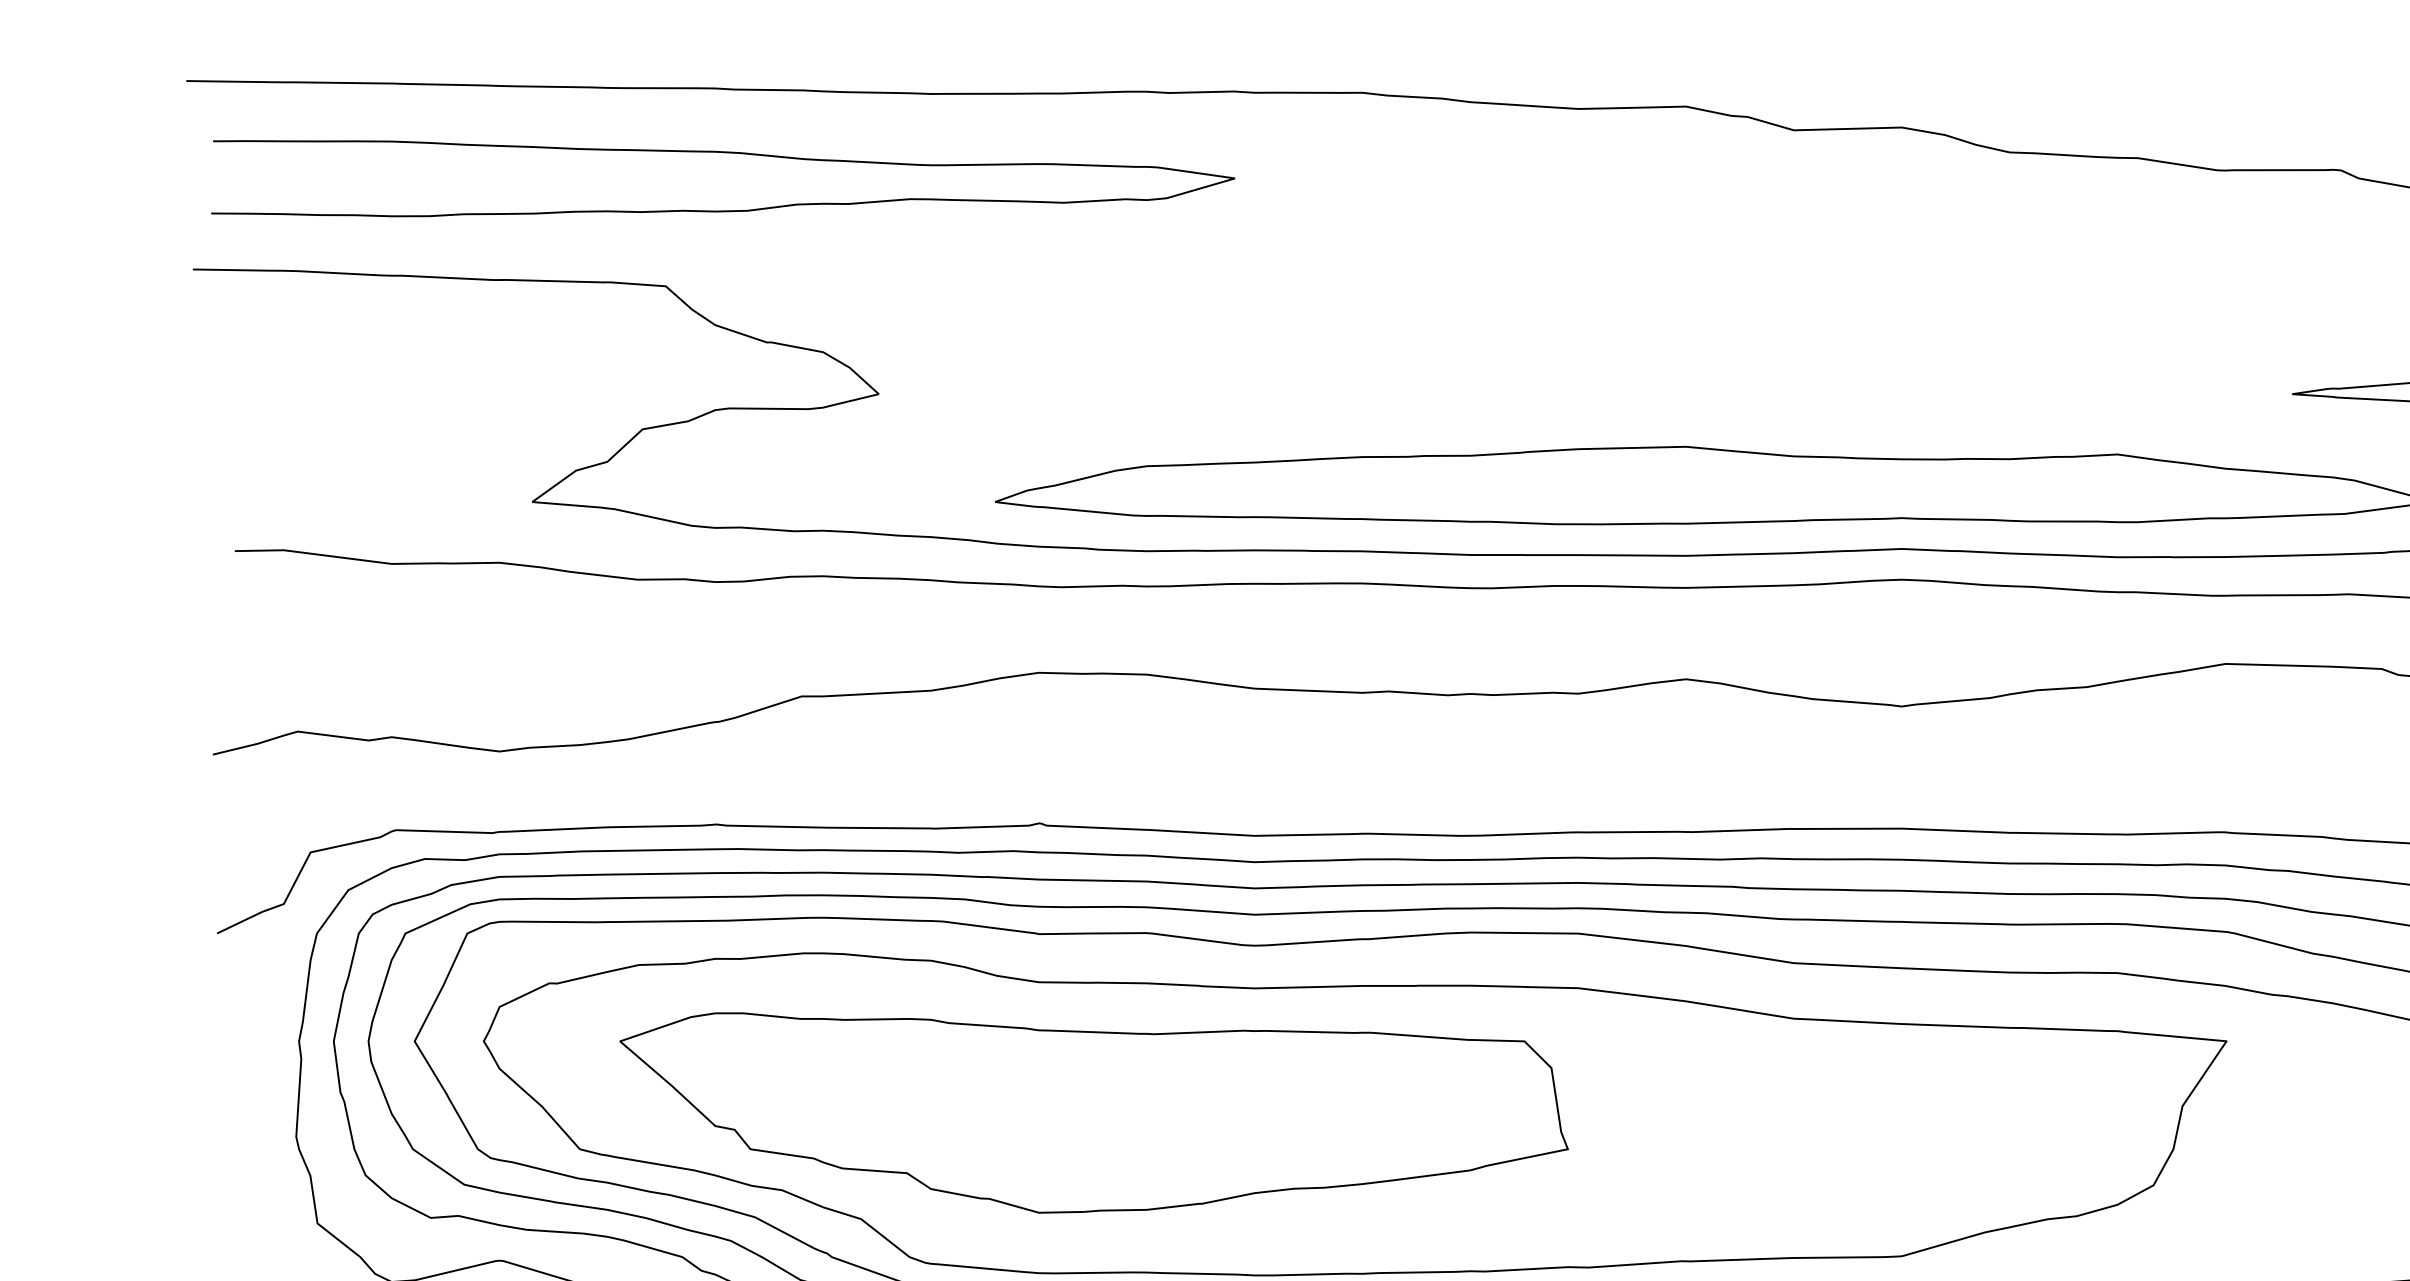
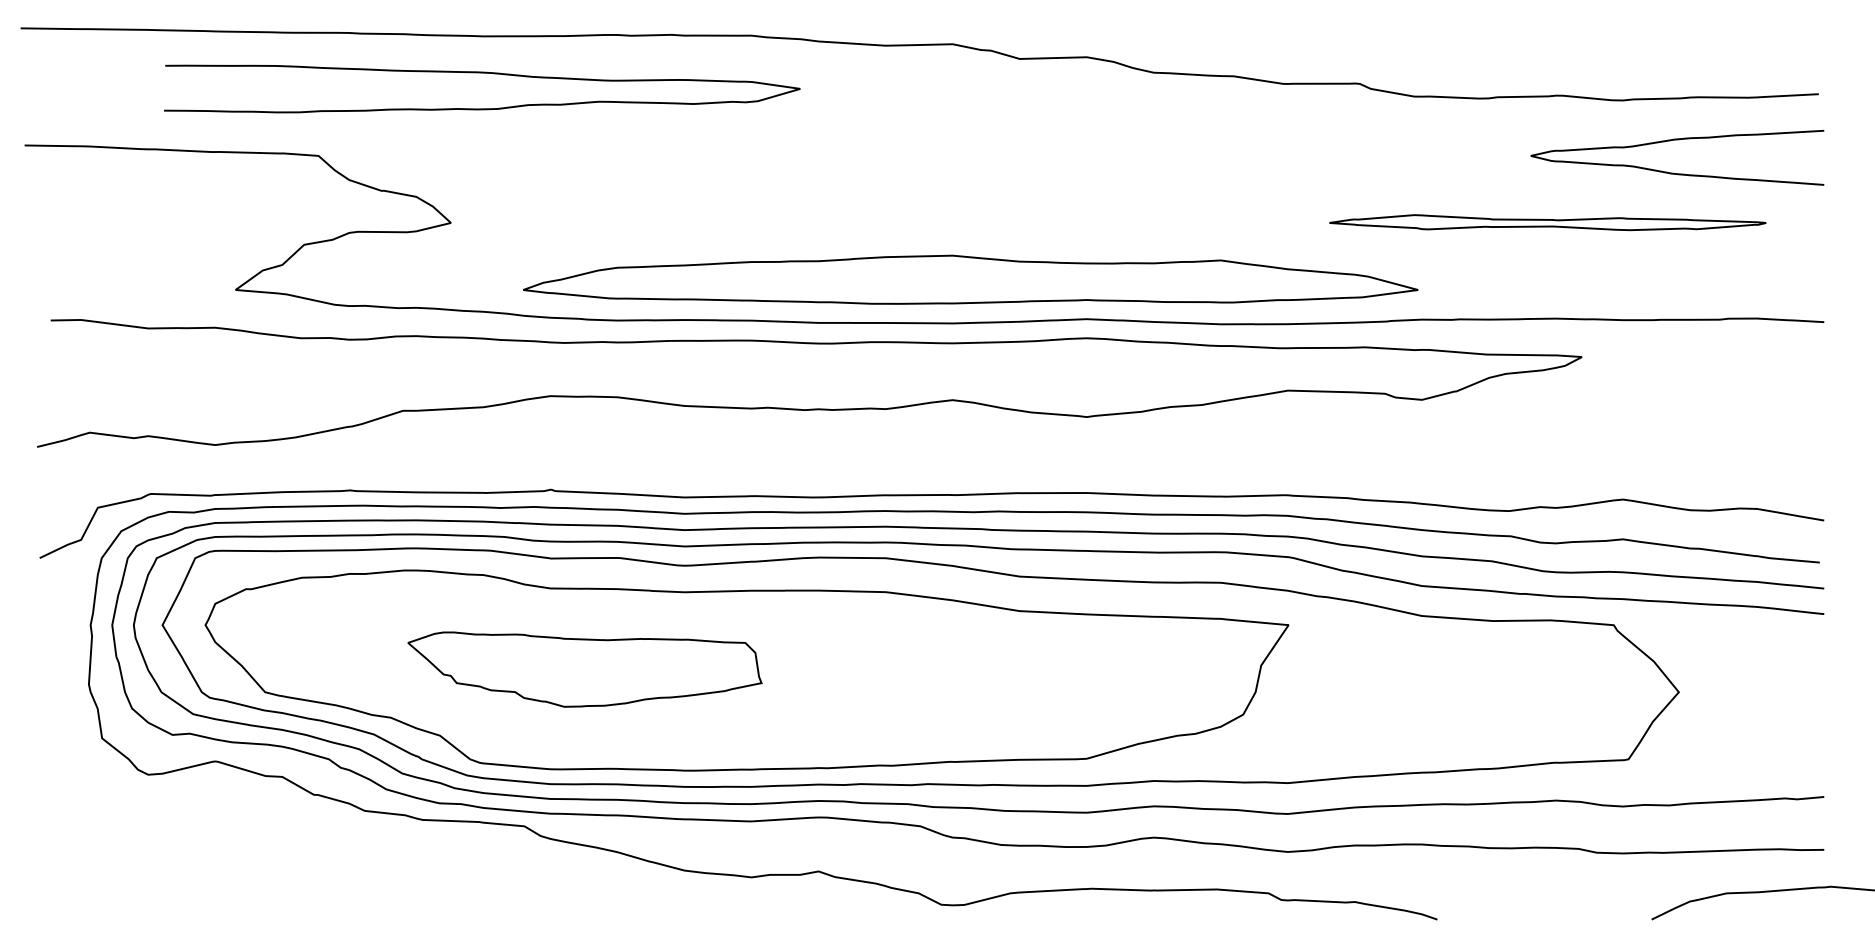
curve: (723, 153) -> (482, 73), moved
part: (1093, 1112) -> (584, 669), size x0.6

